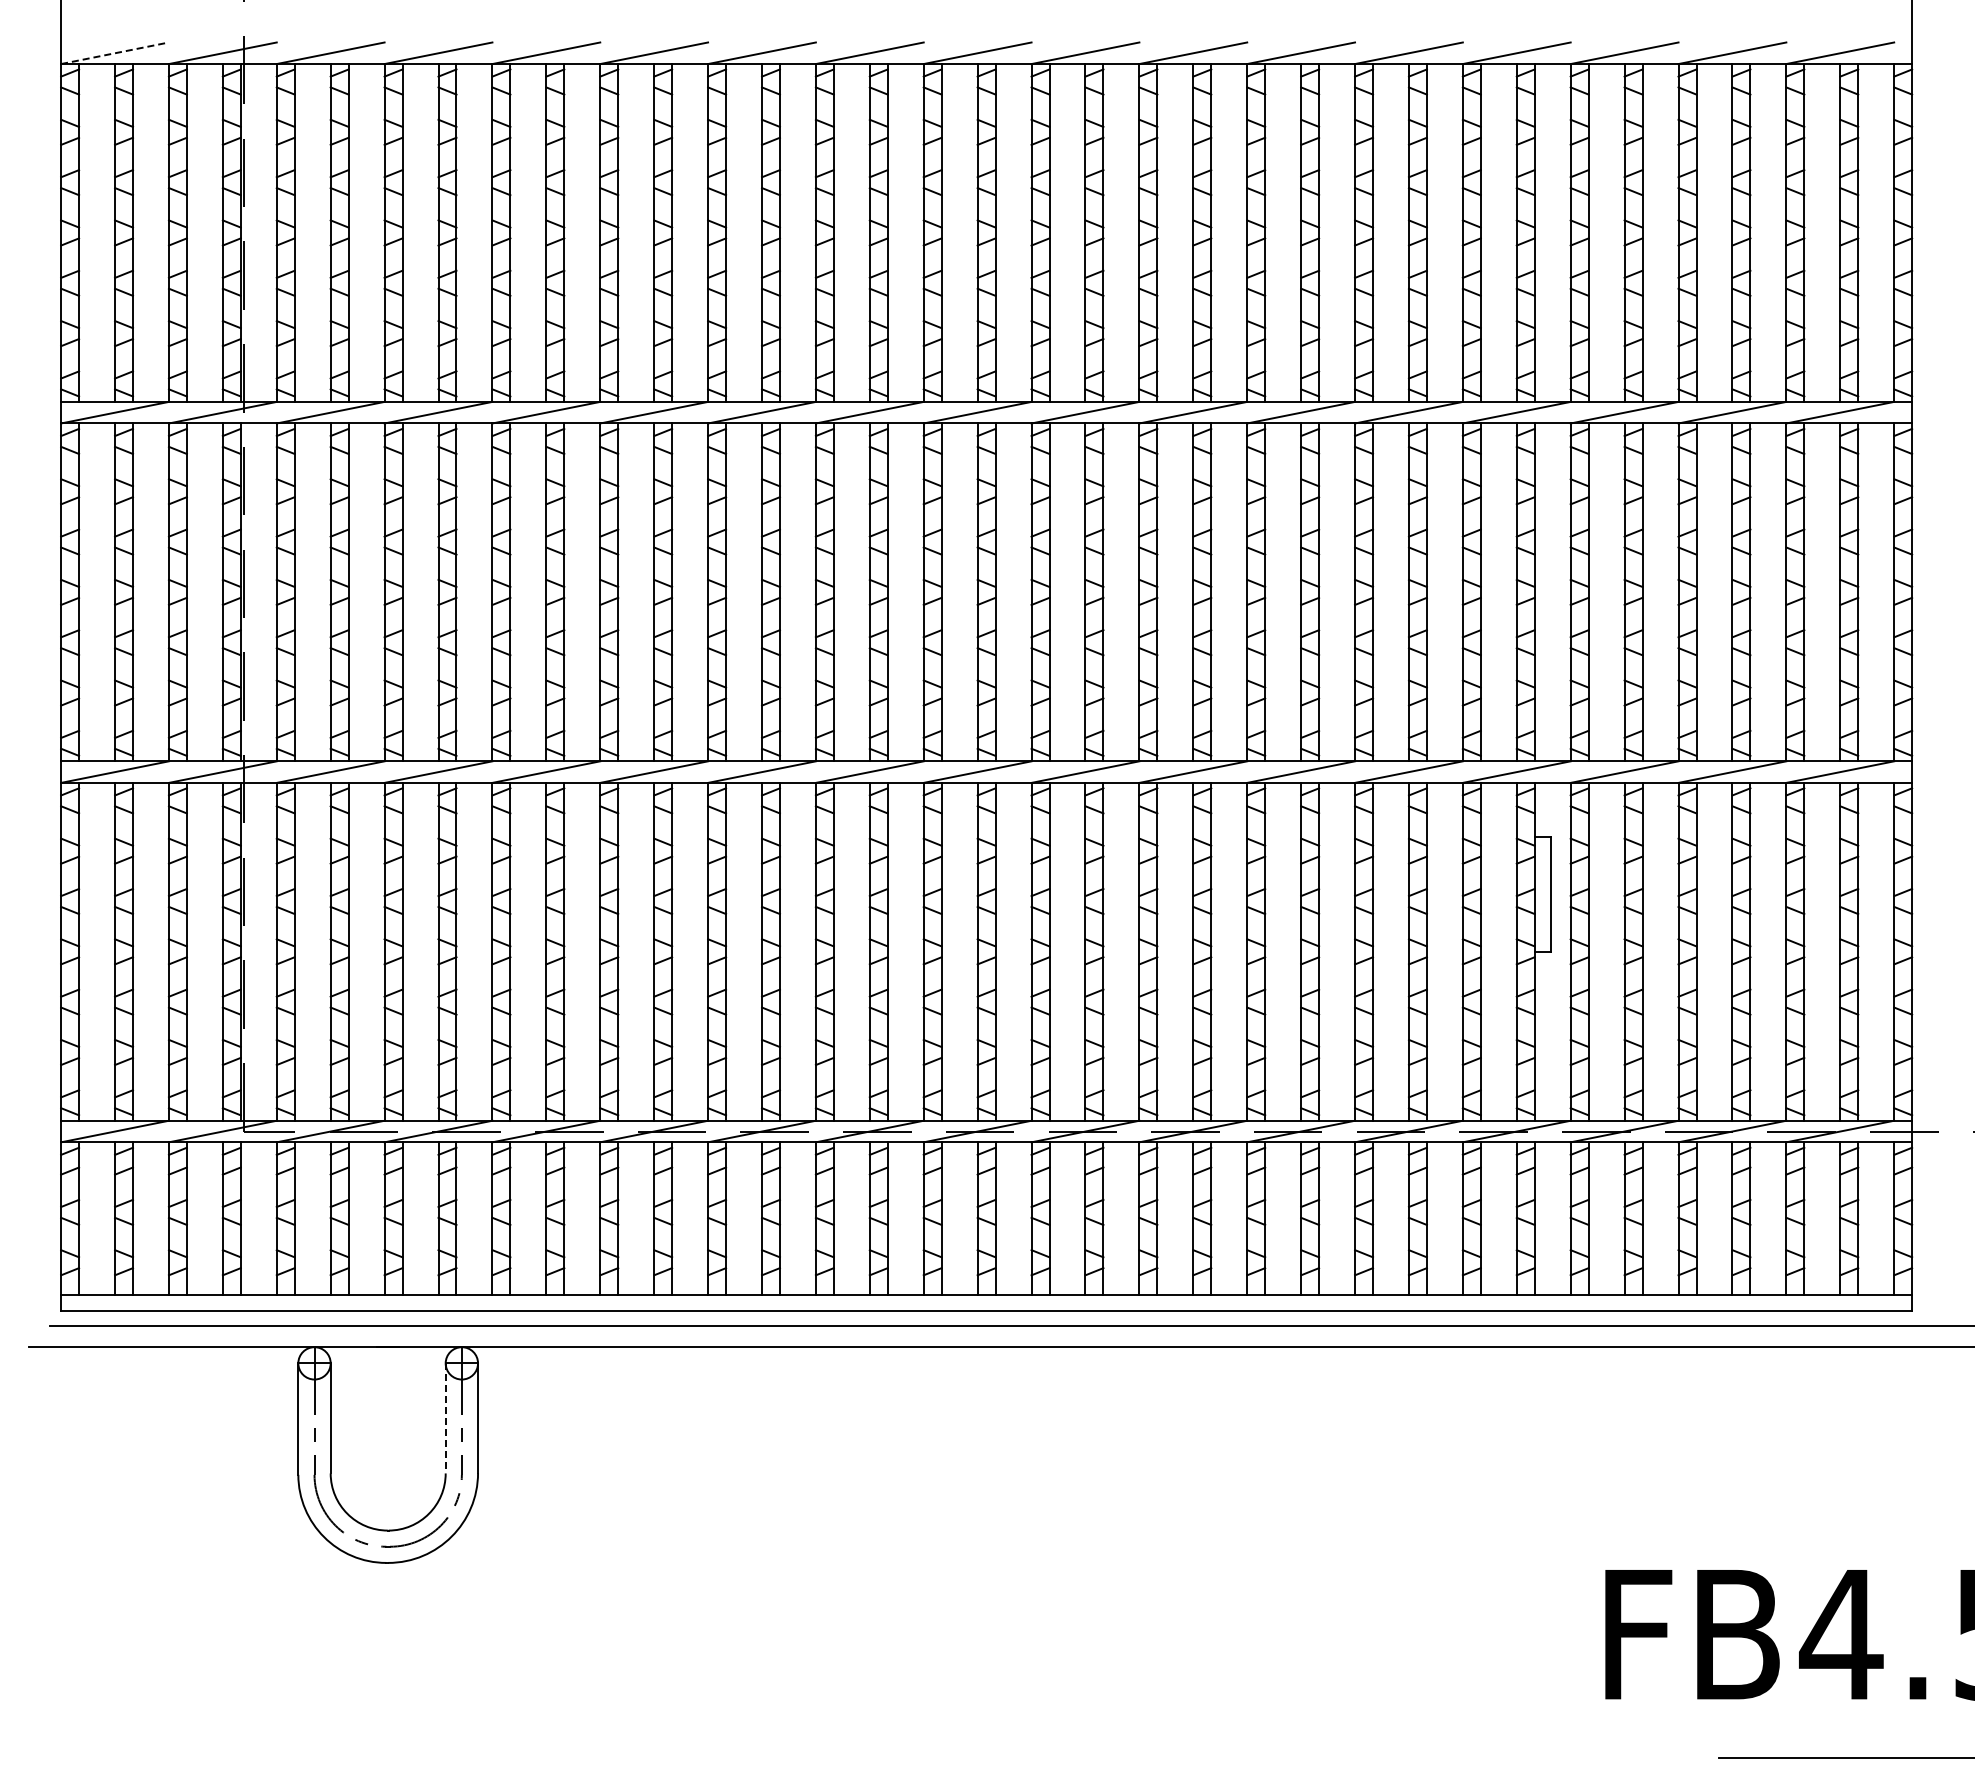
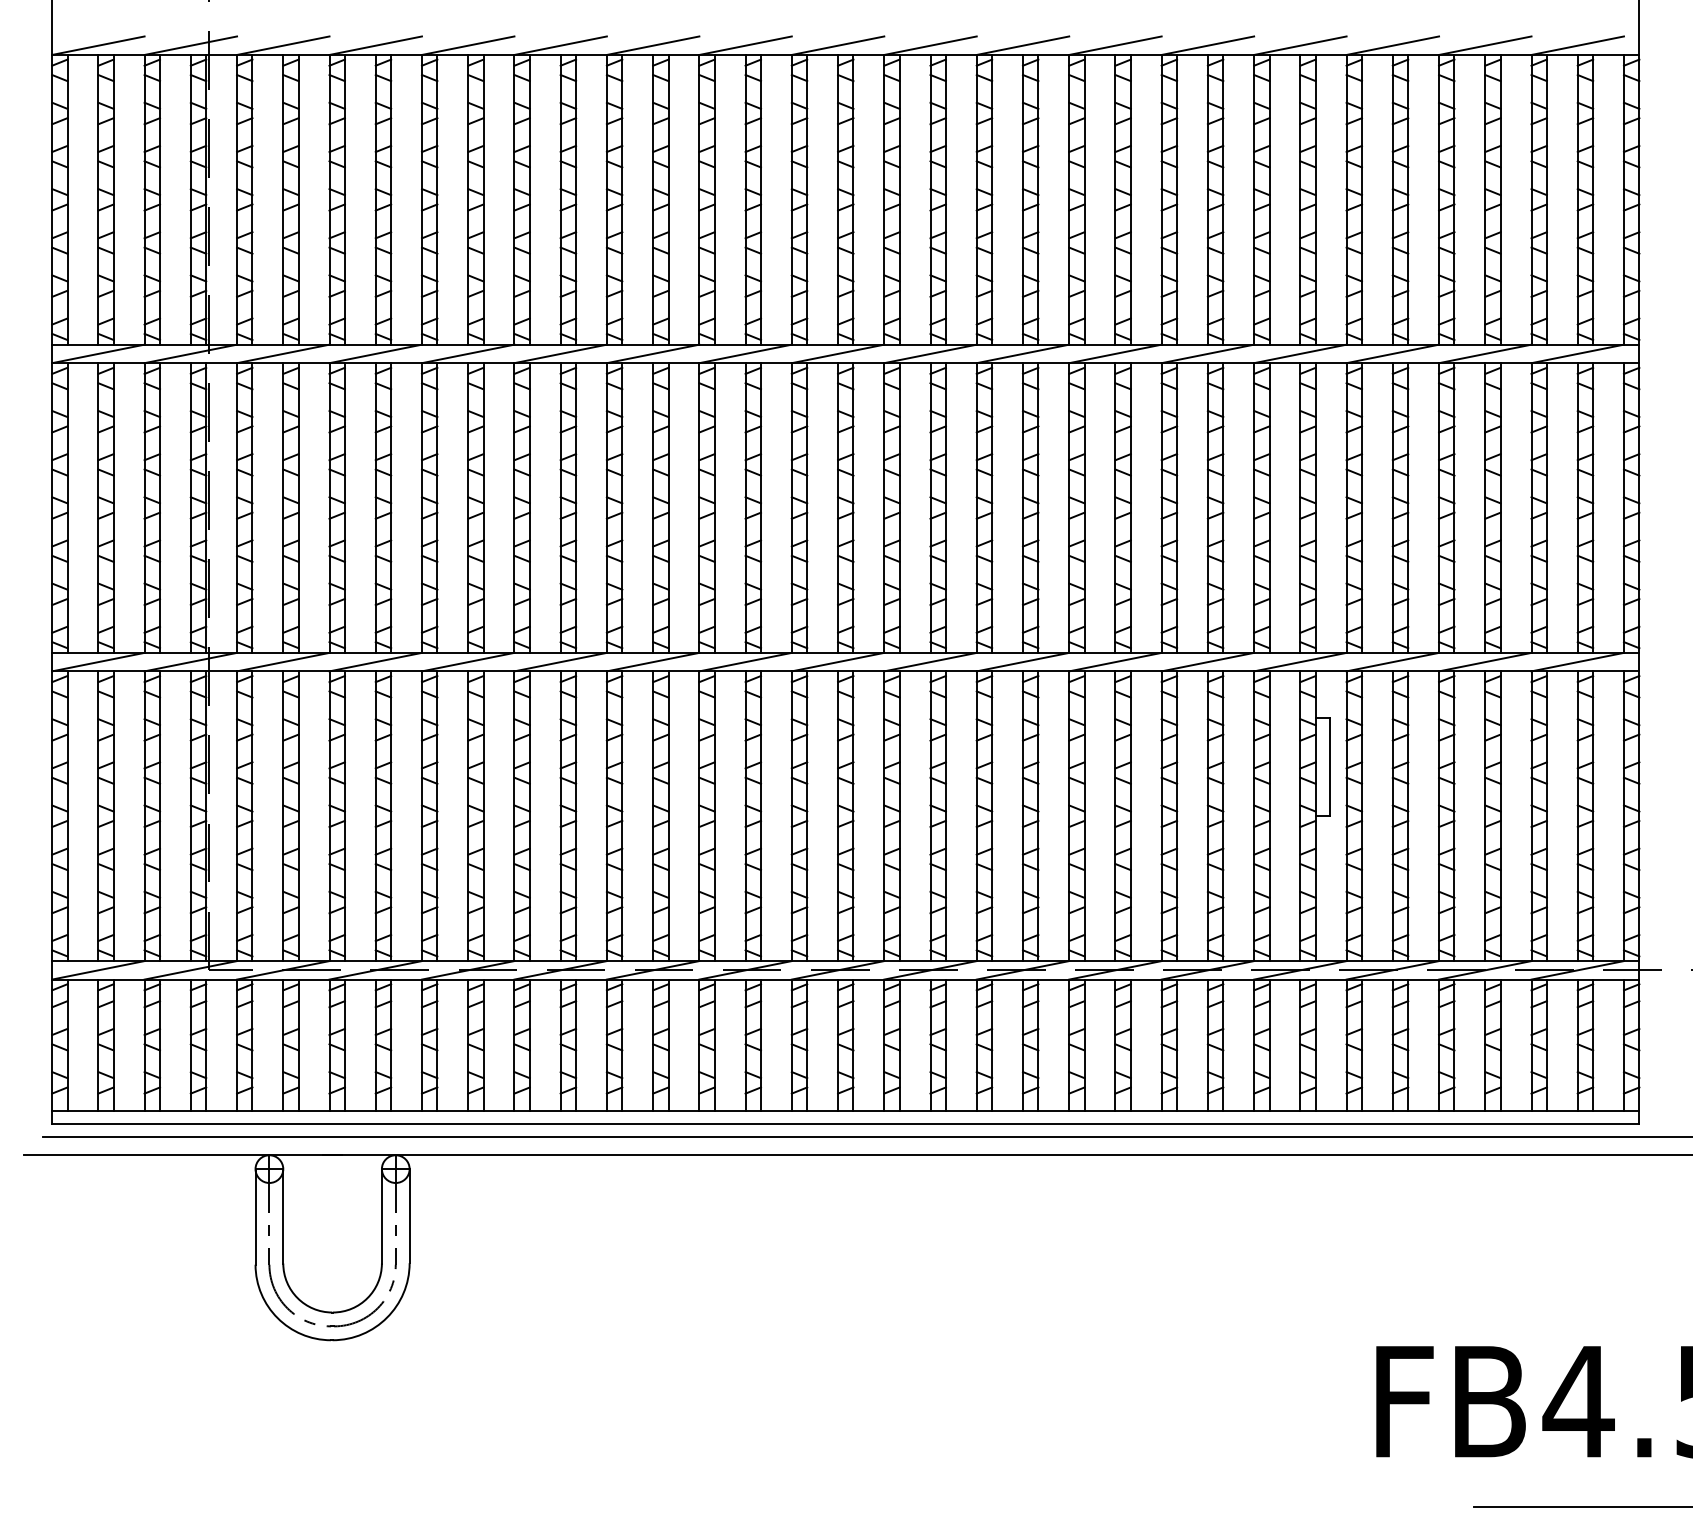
line: (115, 53) -> (98, 45), dashed -> solid
line: (445, 1418) -> (381, 1216), dashed -> solid

